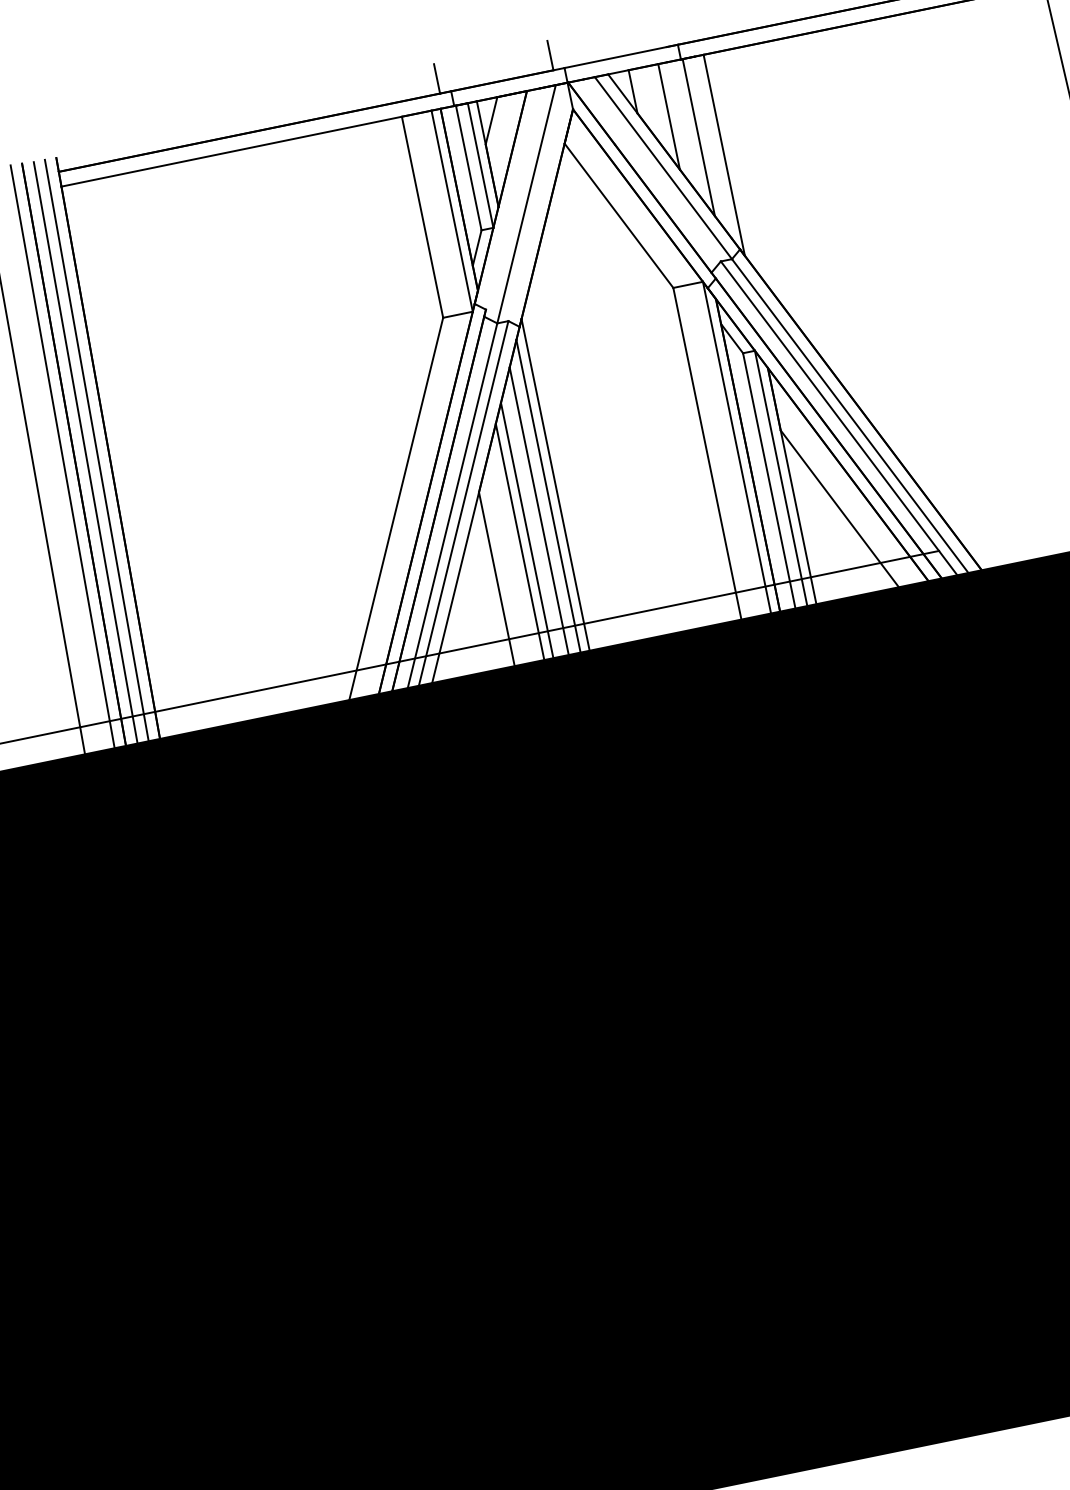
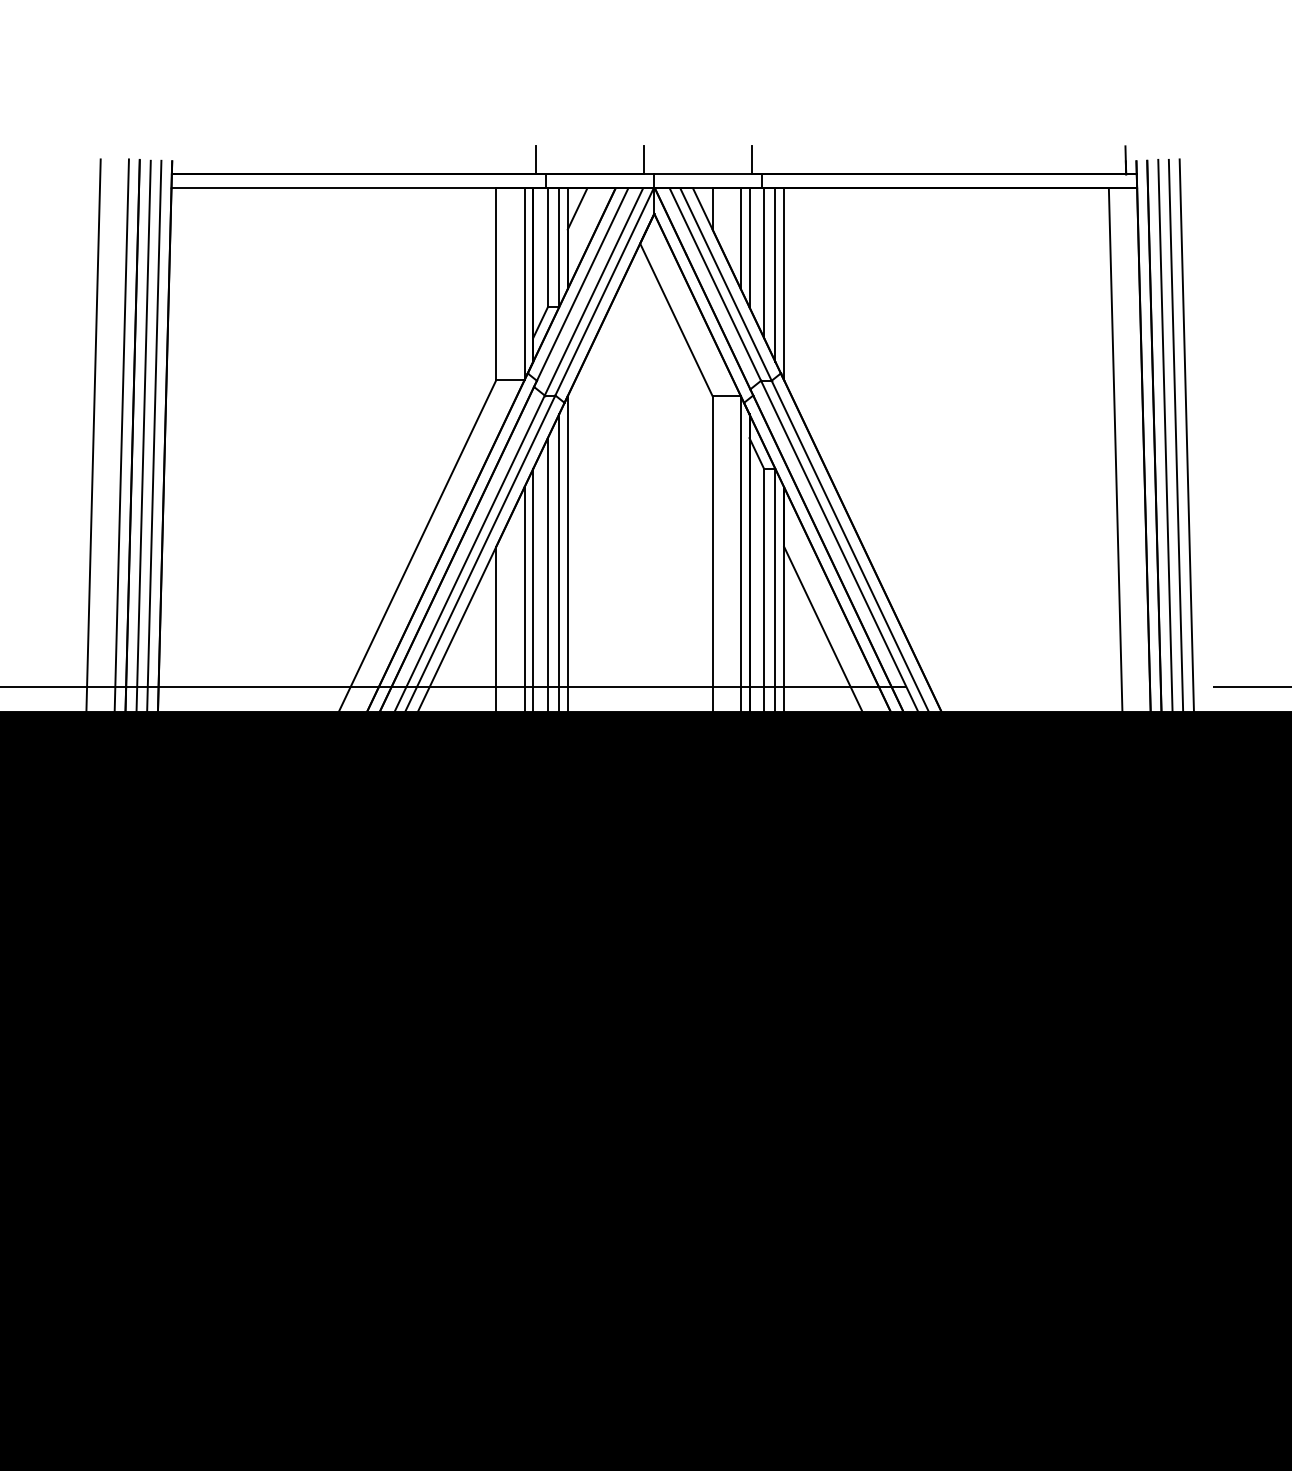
line: (663, 32) -> (751, 160), added
line: (680, 124) -> (749, 247), added
line: (713, 147) -> (775, 275), added
line: (652, 170) -> (715, 284), added
line: (512, 198) -> (582, 284), added
line: (537, 201) -> (604, 291), added

